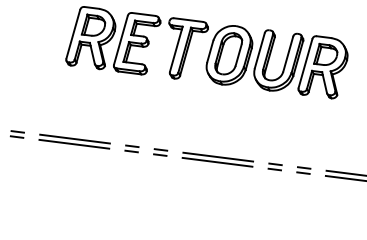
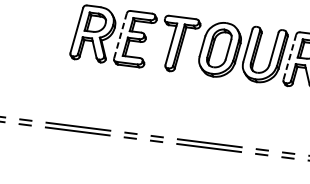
line: (121, 39) -> (121, 35), solid -> dashed
line: (305, 63) -> (289, 57), solid -> dashed

